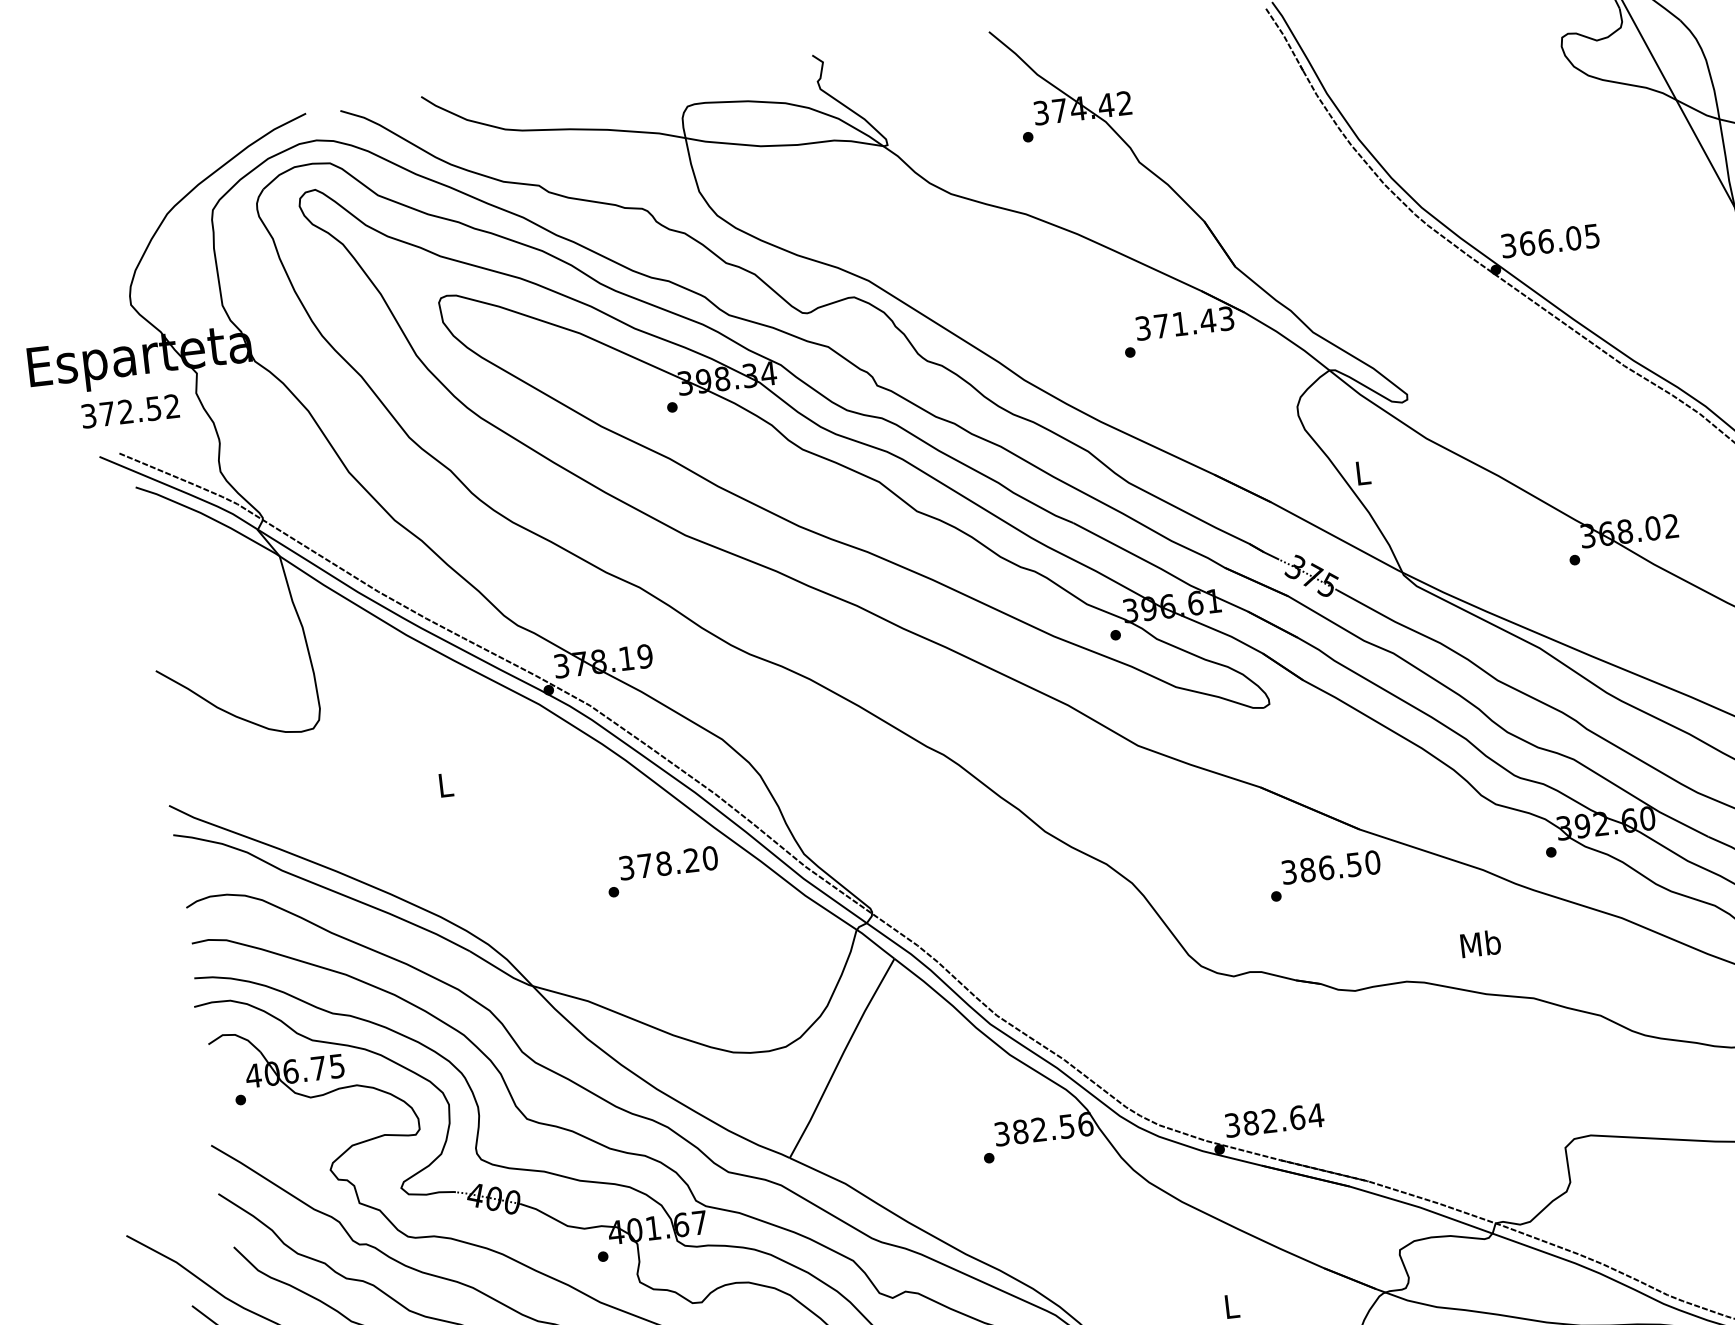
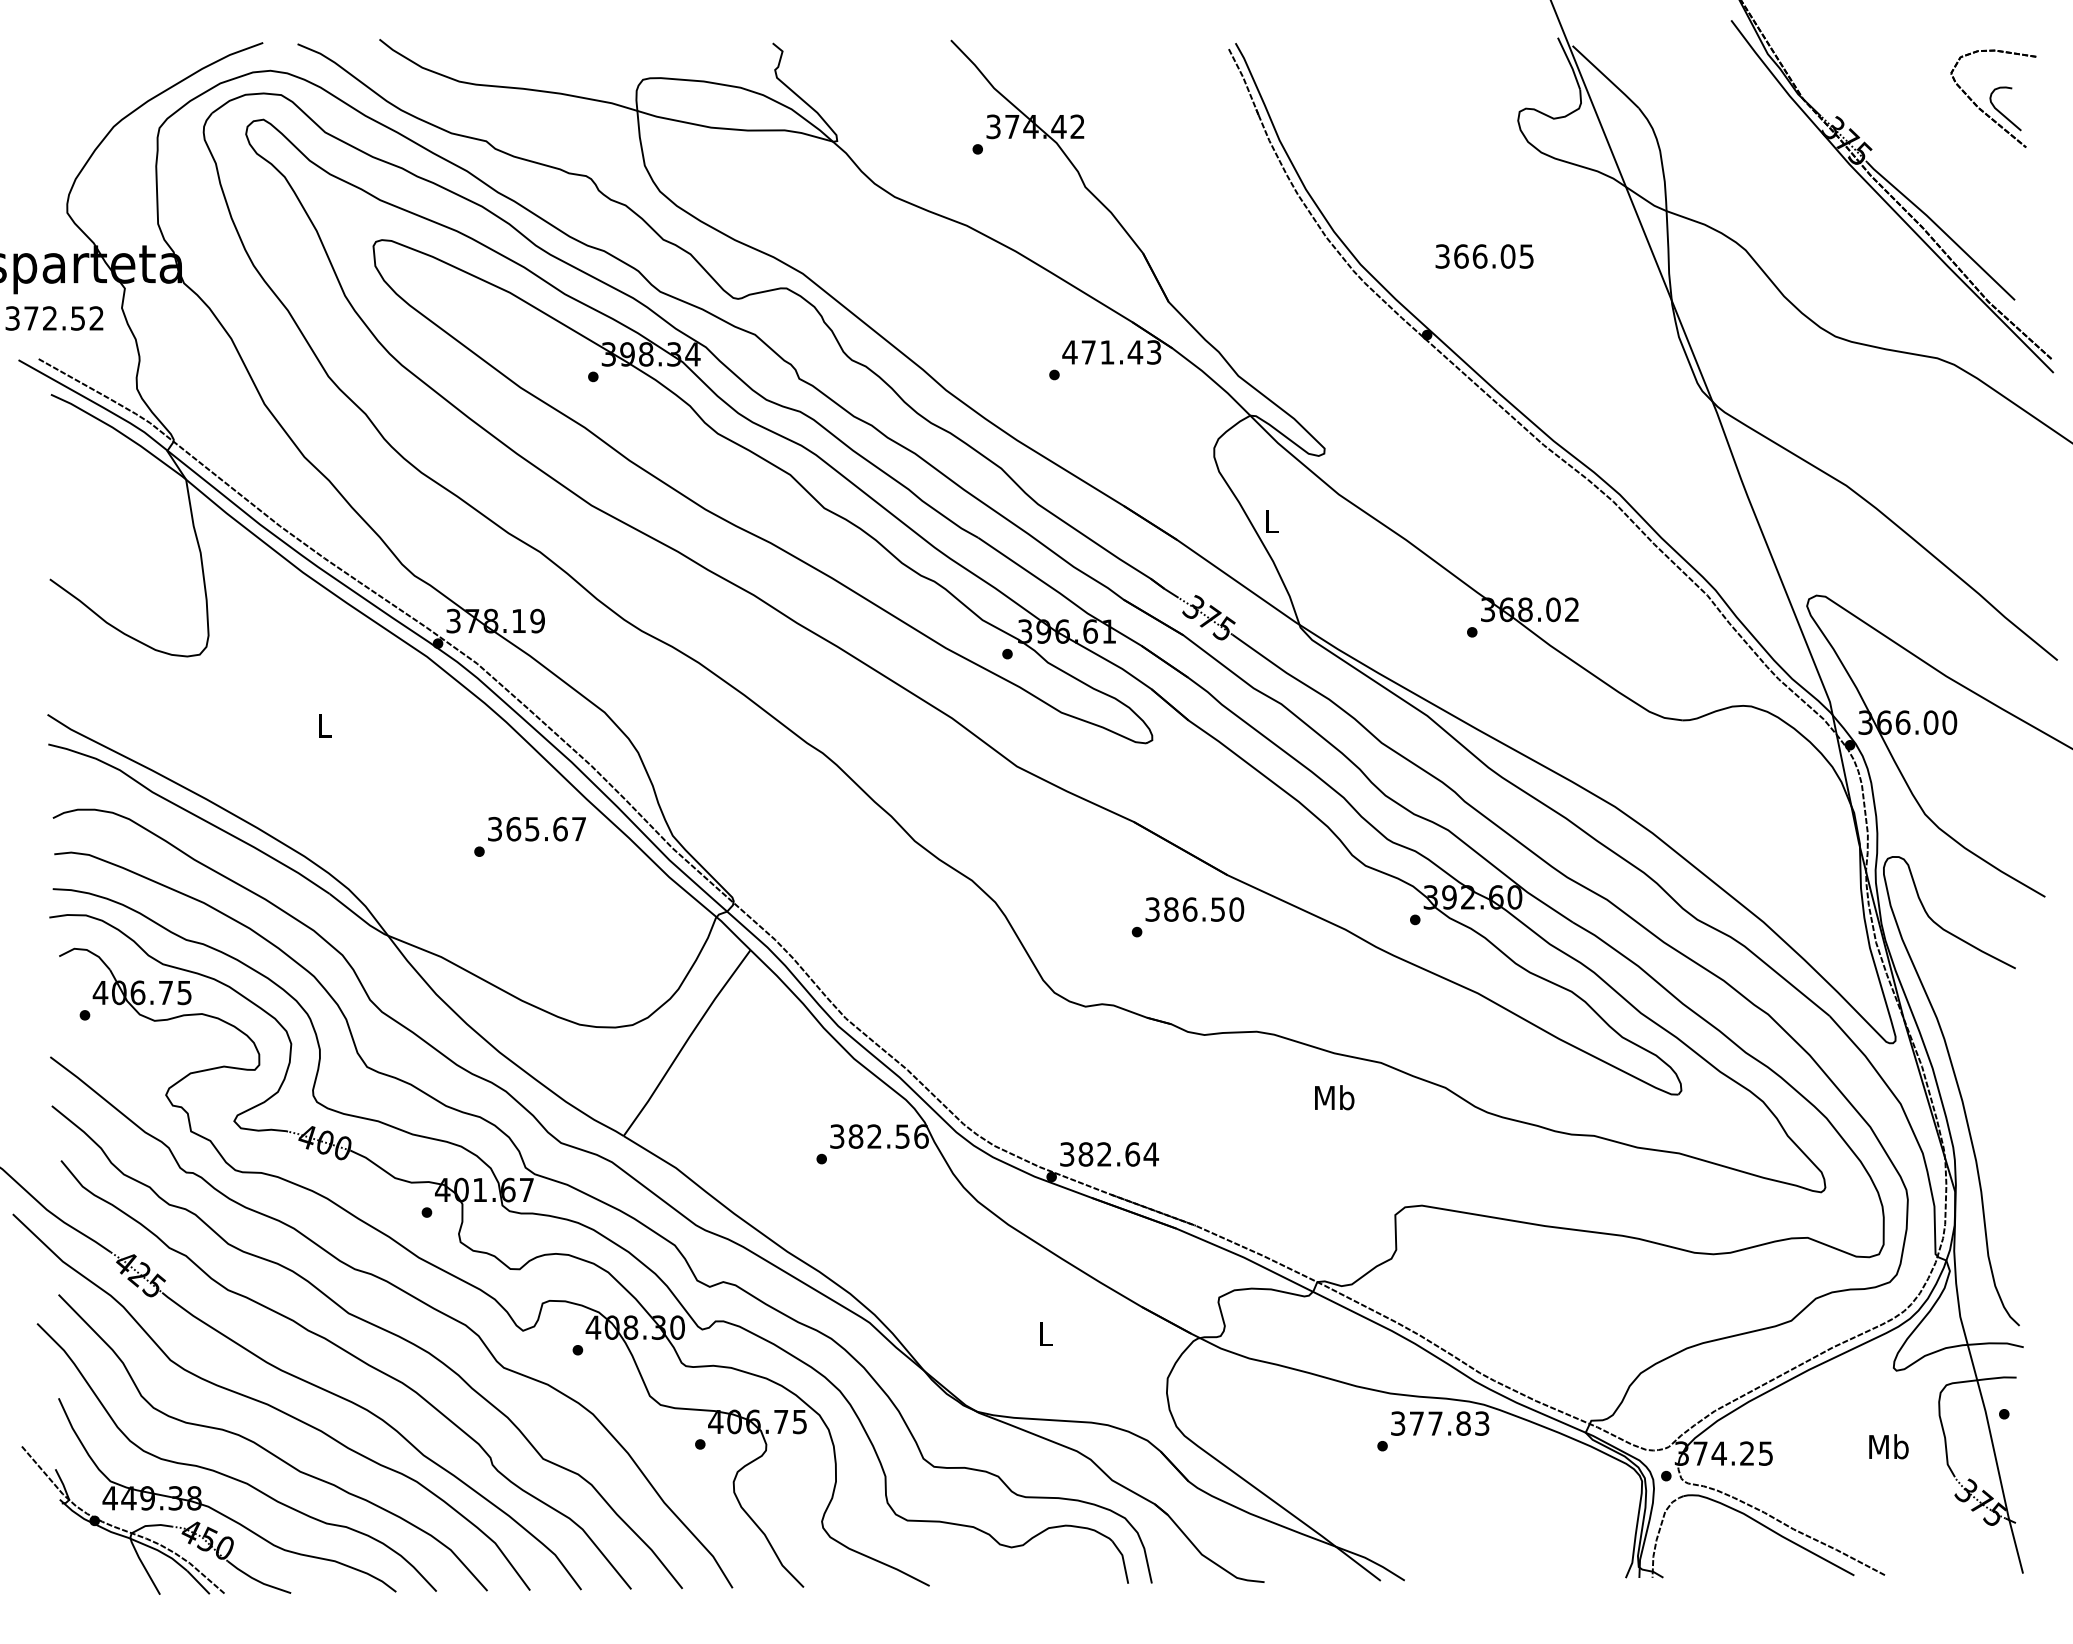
text: (1550, 241) -> (1484, 256), moved
text: (1142, 328) -> (1069, 352), 371.43 -> 471.43
text: (677, 861) -> (546, 828), 378.20 -> 365.67
text: (1480, 943) -> (1334, 1097), moved

